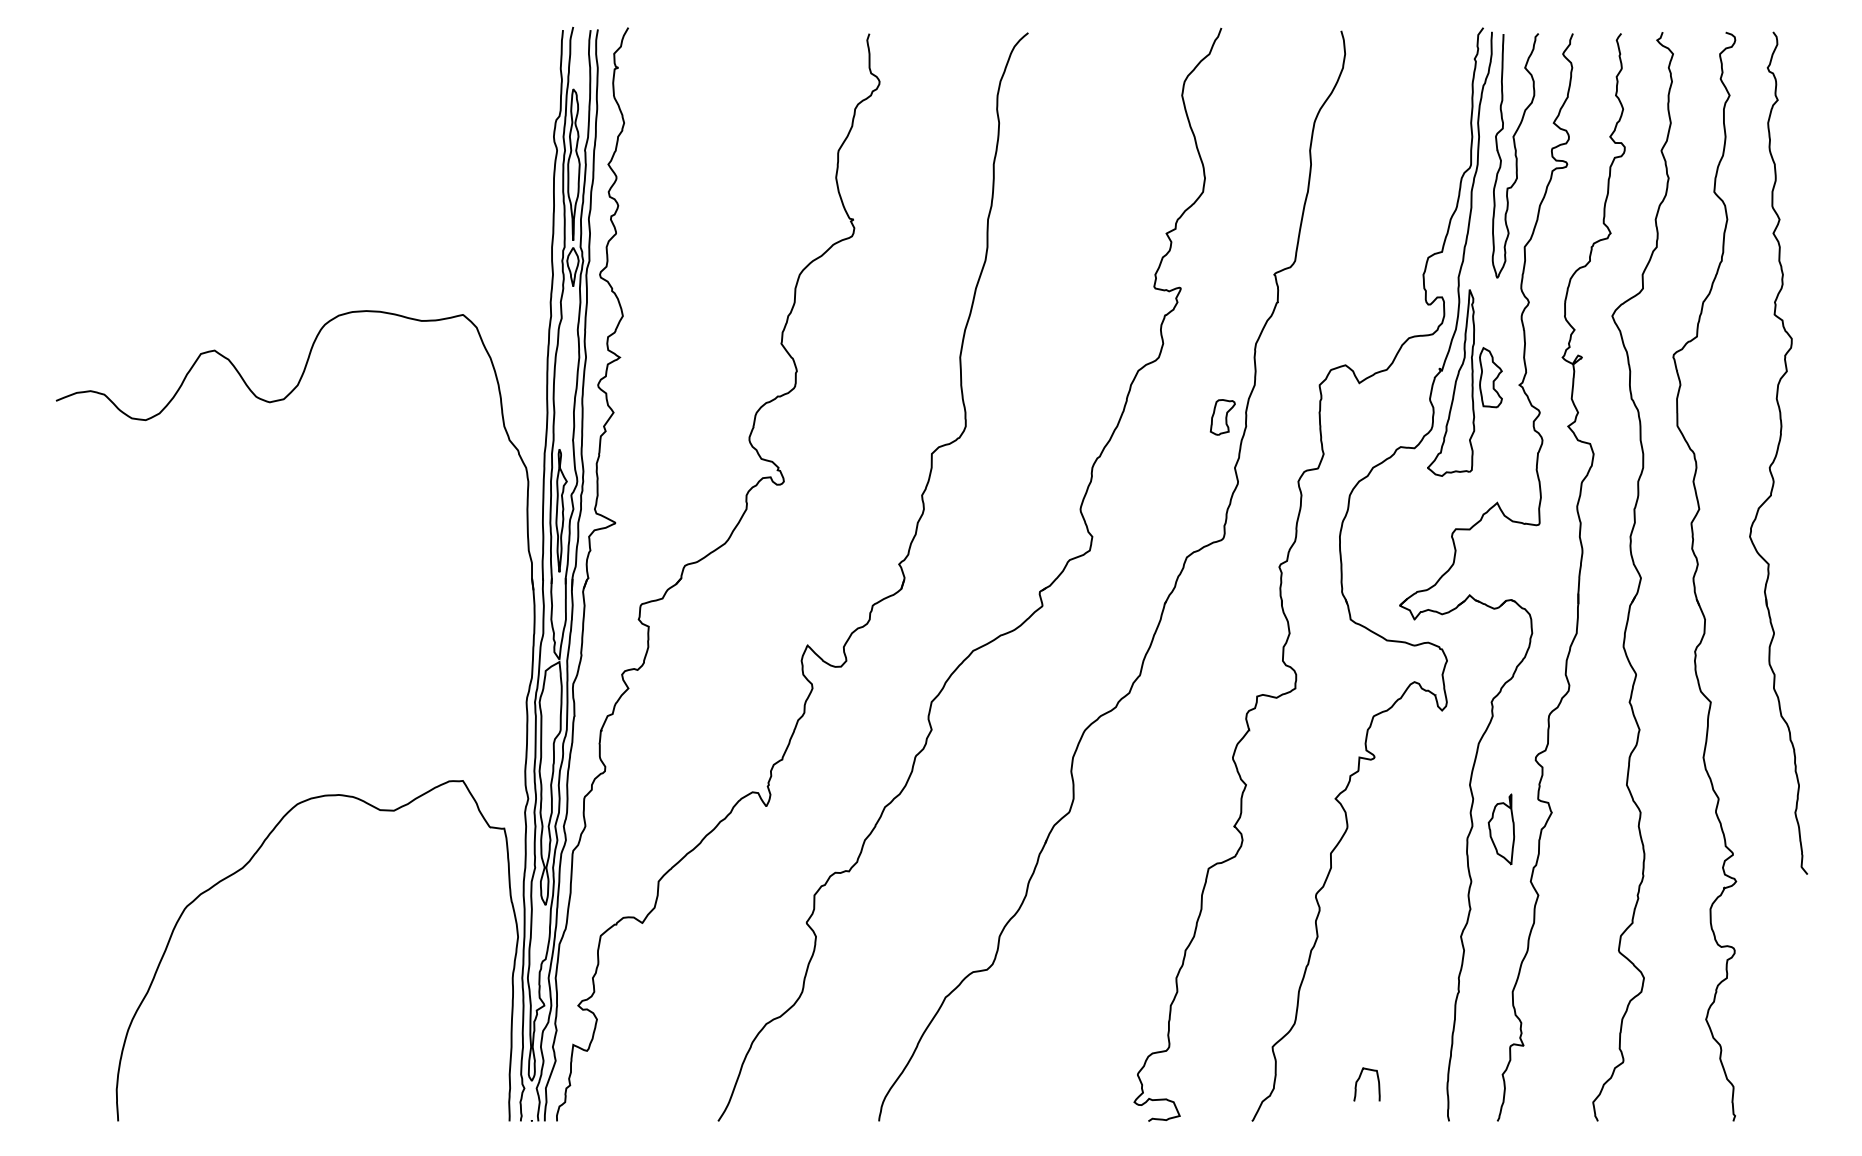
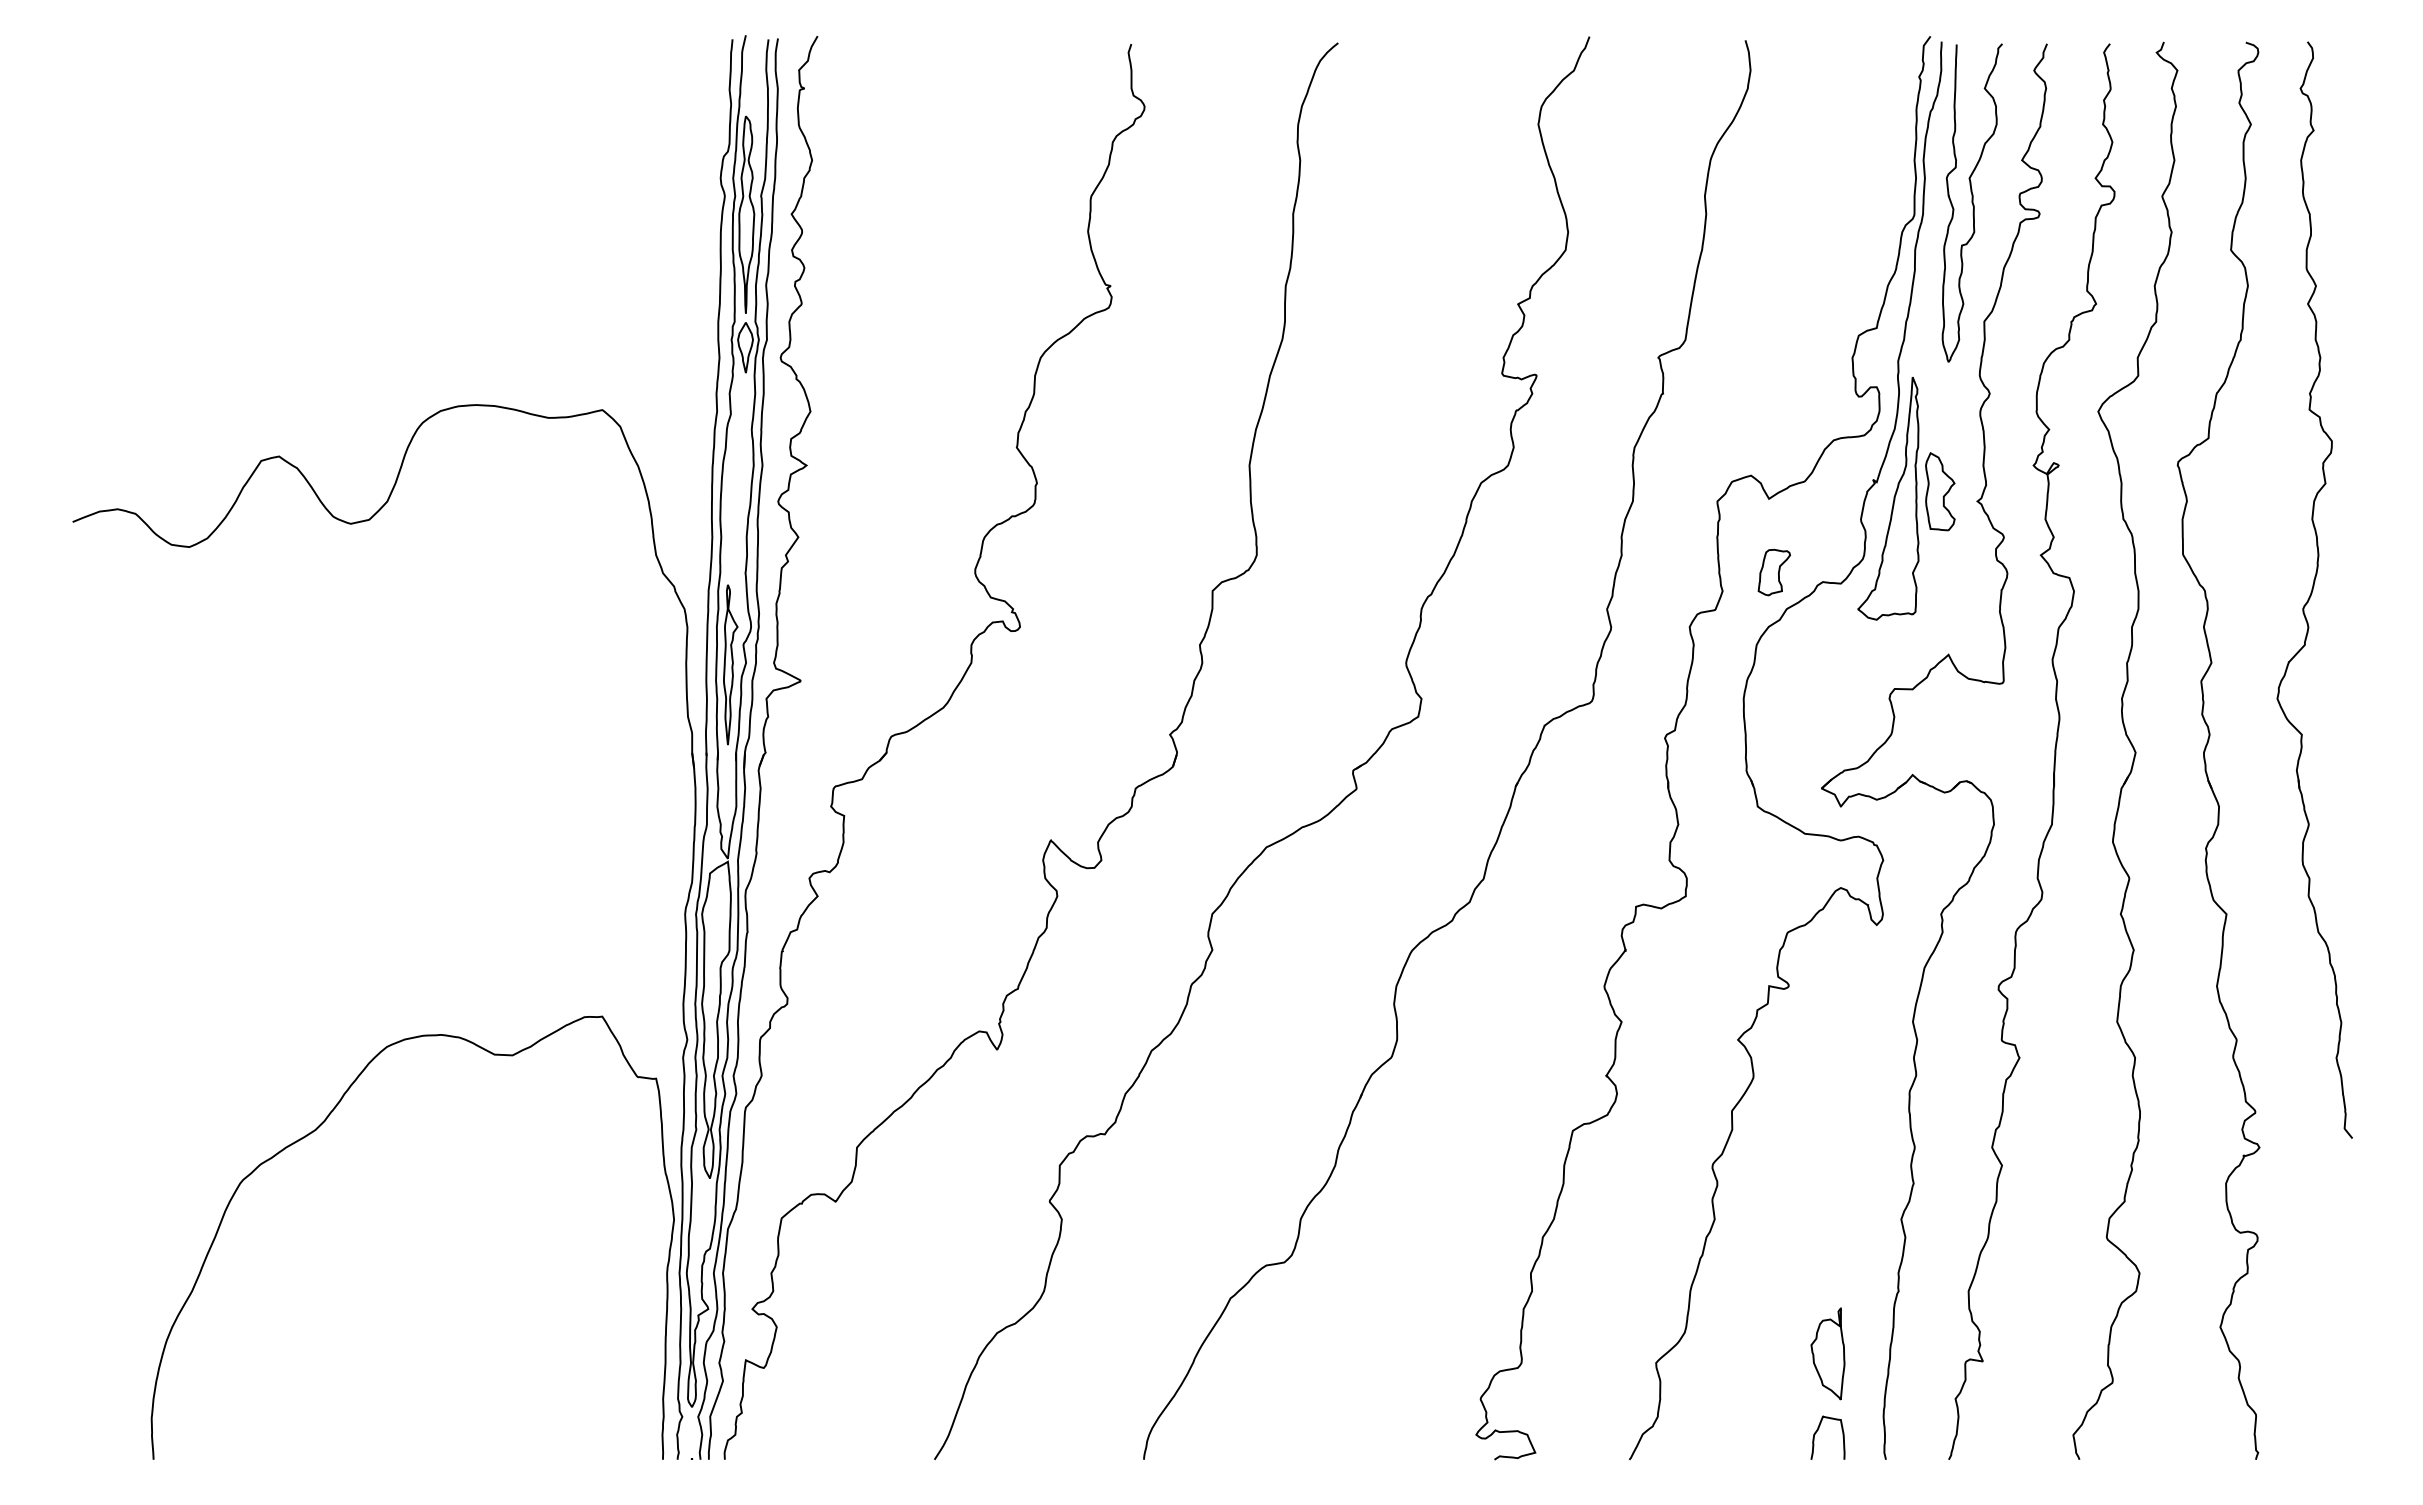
part: (1222, 417) -> (1773, 572), moved
part: (1501, 829) -> (1827, 1353), moved
curve: (1359, 1078) -> (1818, 1430), moved

